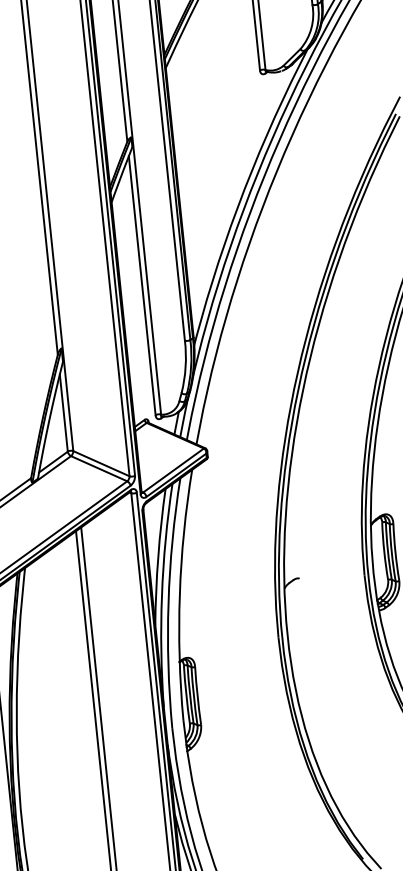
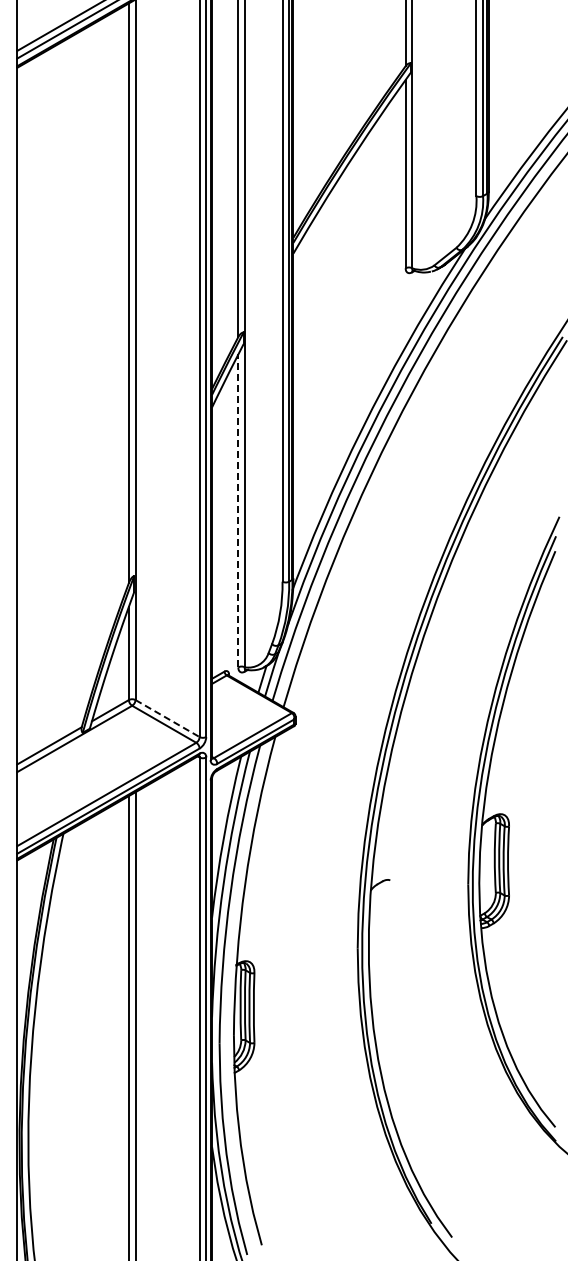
line: (142, 285) -> (238, 510), solid -> dashed
line: (102, 463) -> (168, 718), solid -> dashed

